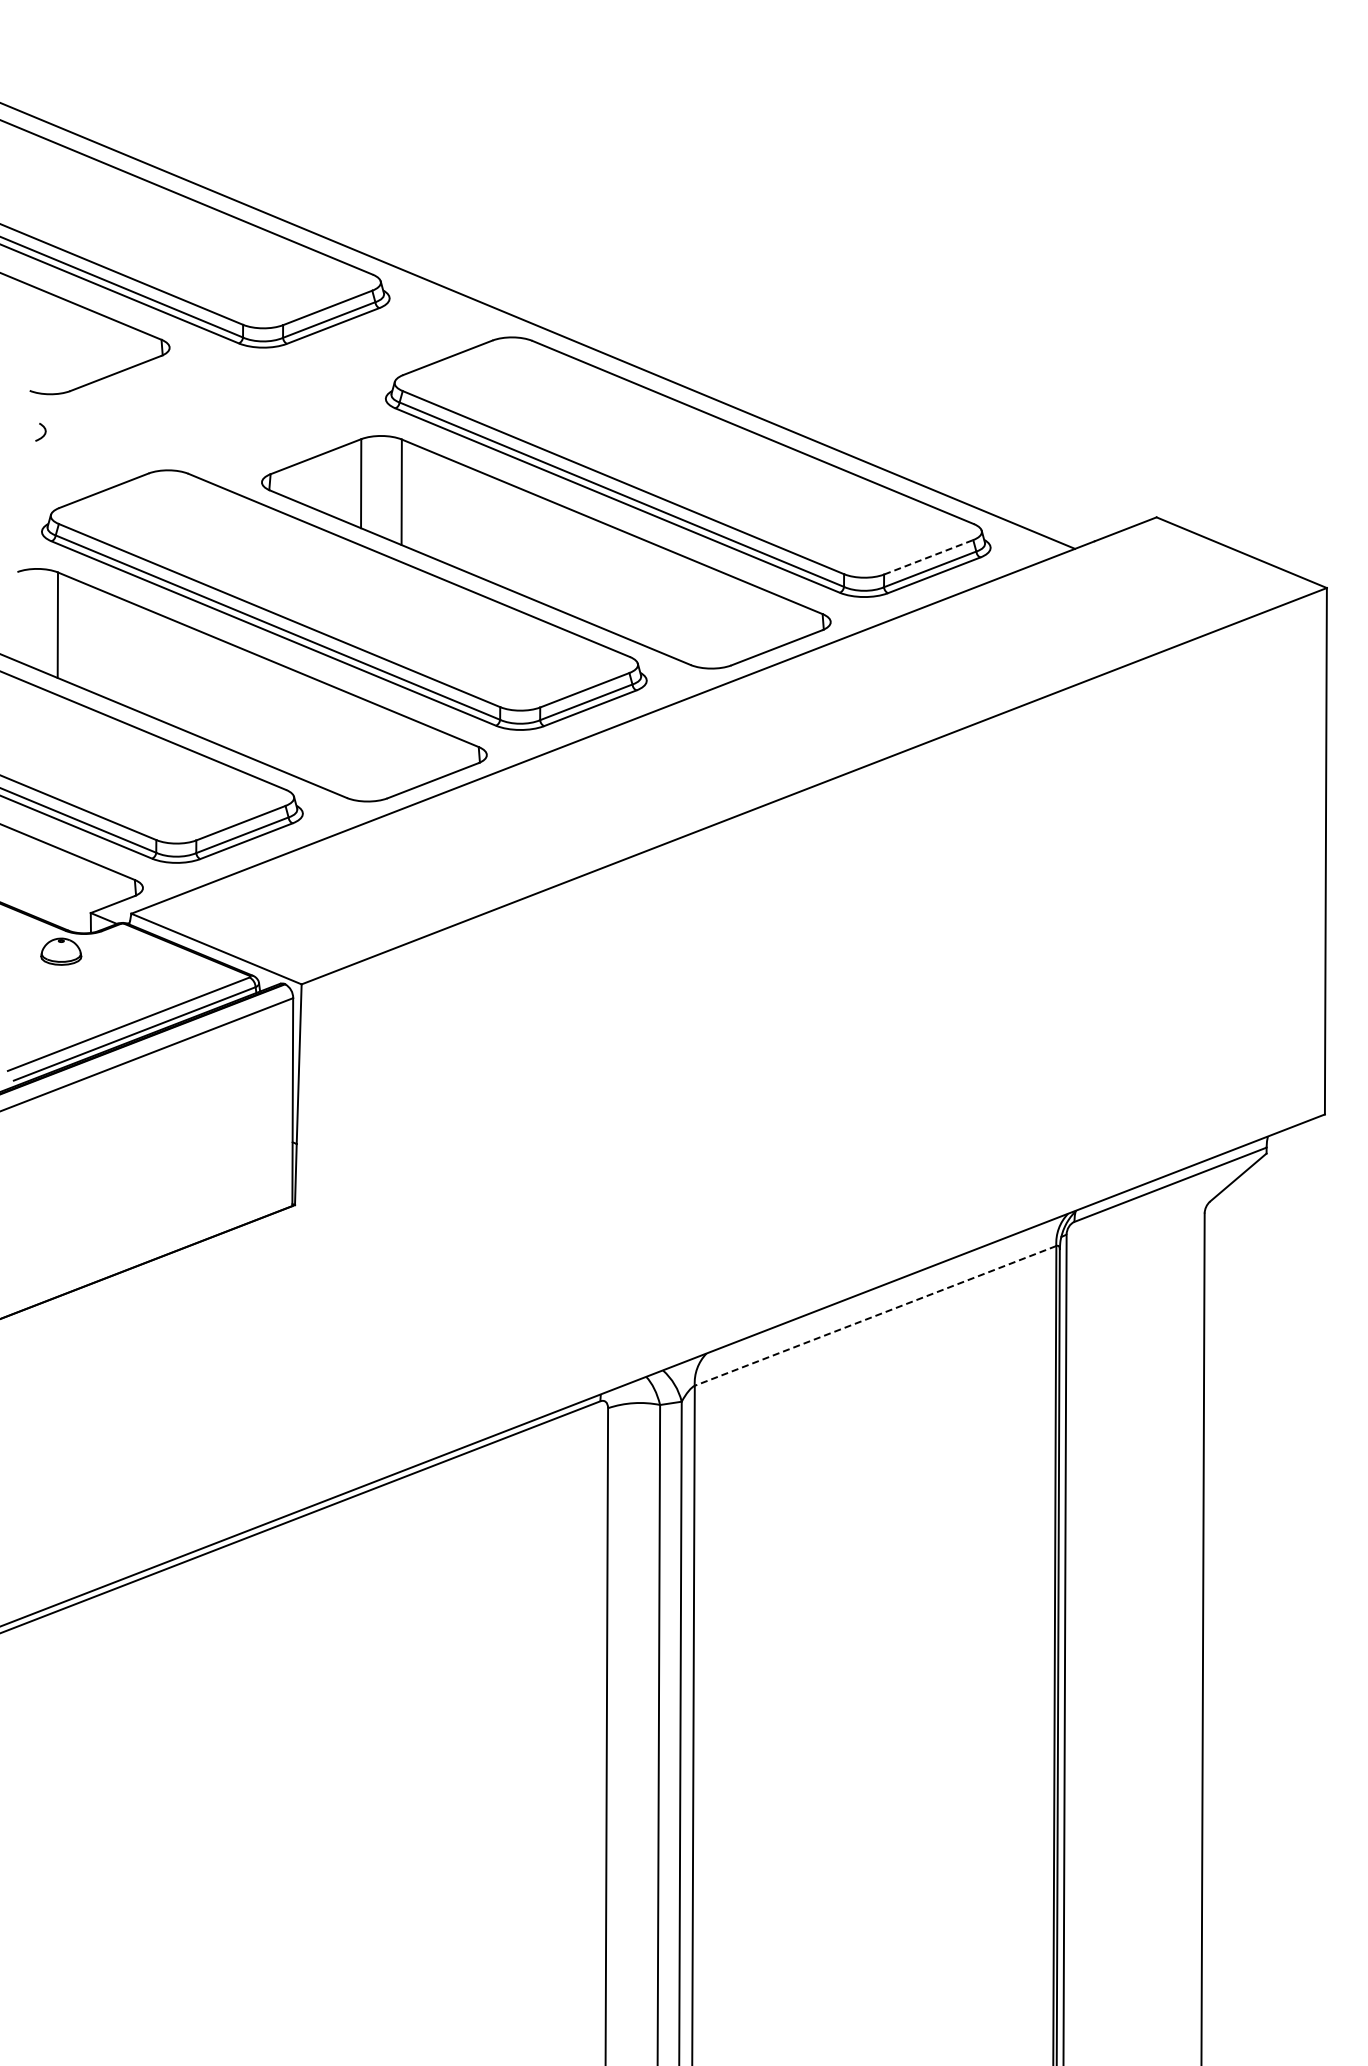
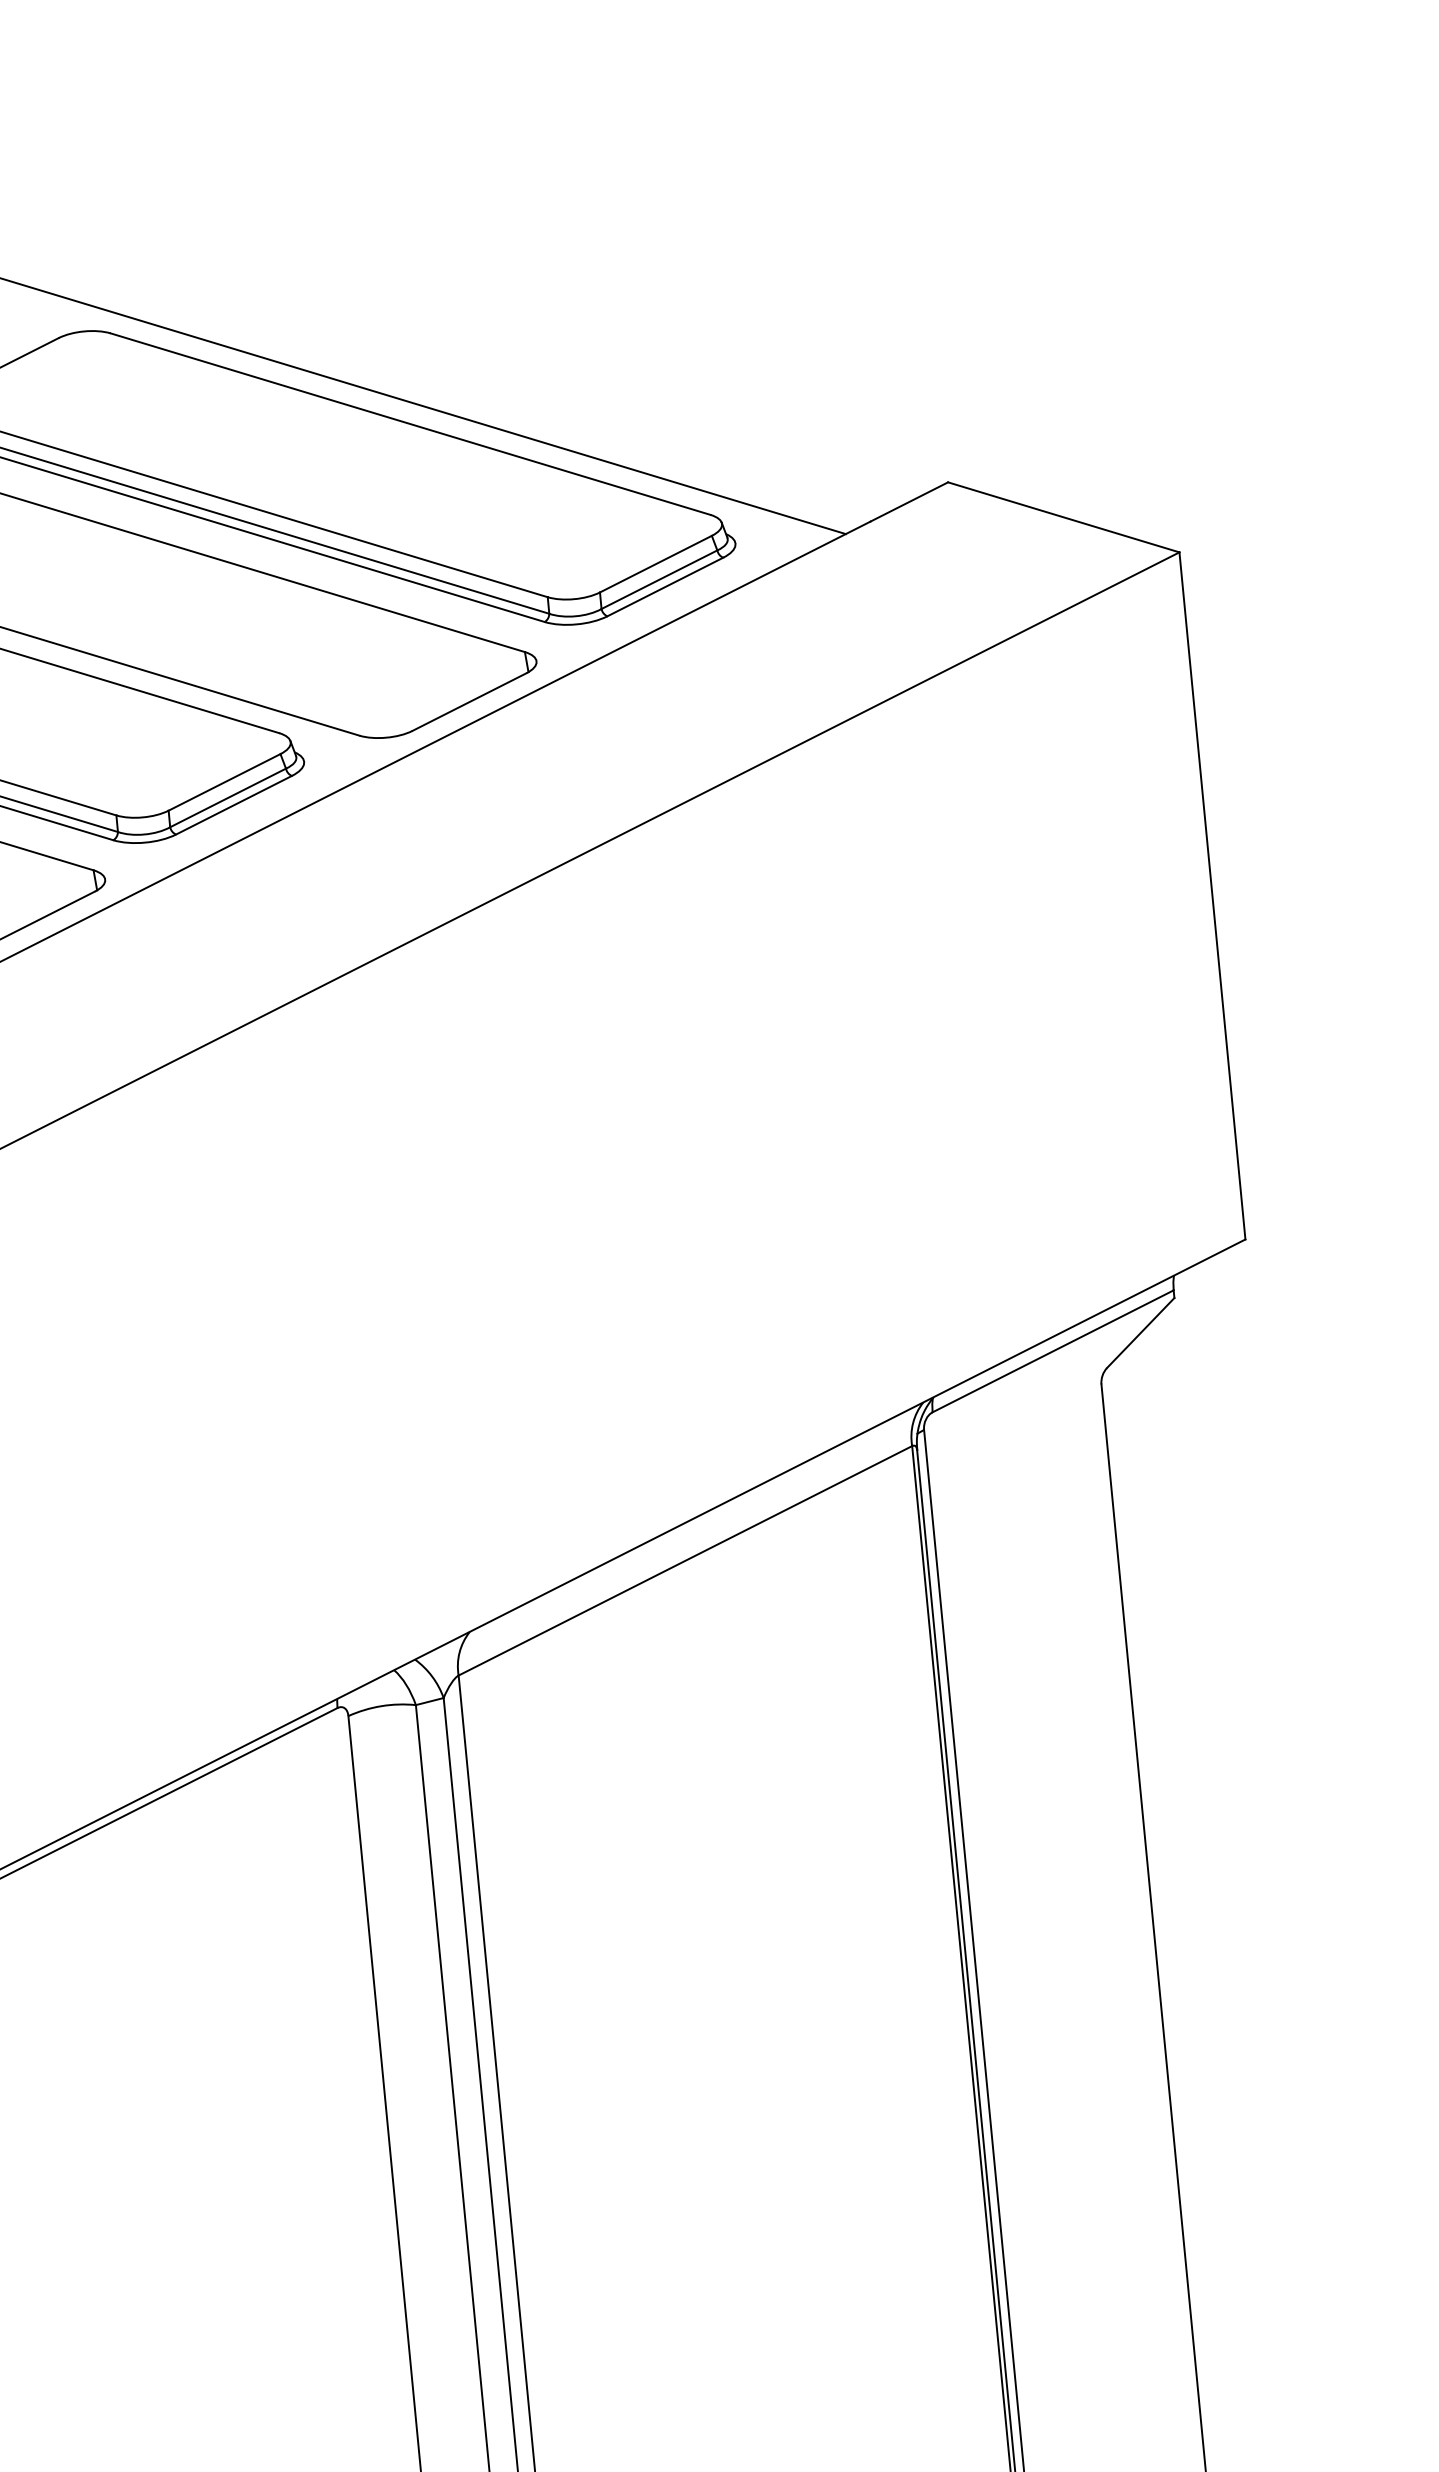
line: (928, 557) -> (655, 564), dashed -> solid
line: (875, 1315) -> (685, 1560), dashed -> solid

